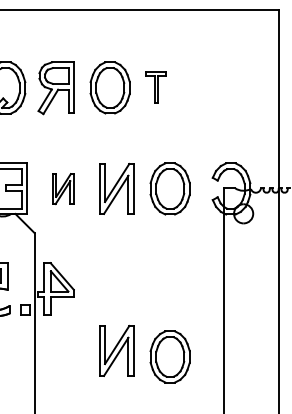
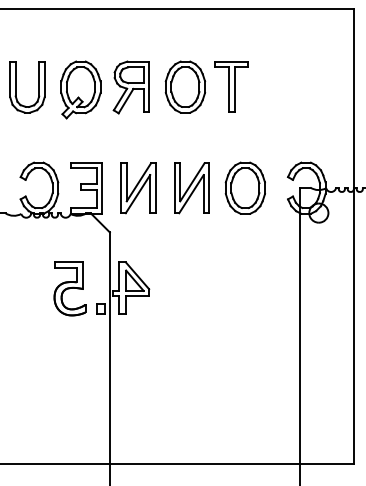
part: (156, 87) -> (231, 86), size x1.67
part: (63, 189) -> (138, 188), size x1.67
part: (116, 351) -> (191, 350), removed
part: (169, 356) -> (244, 355), removed

